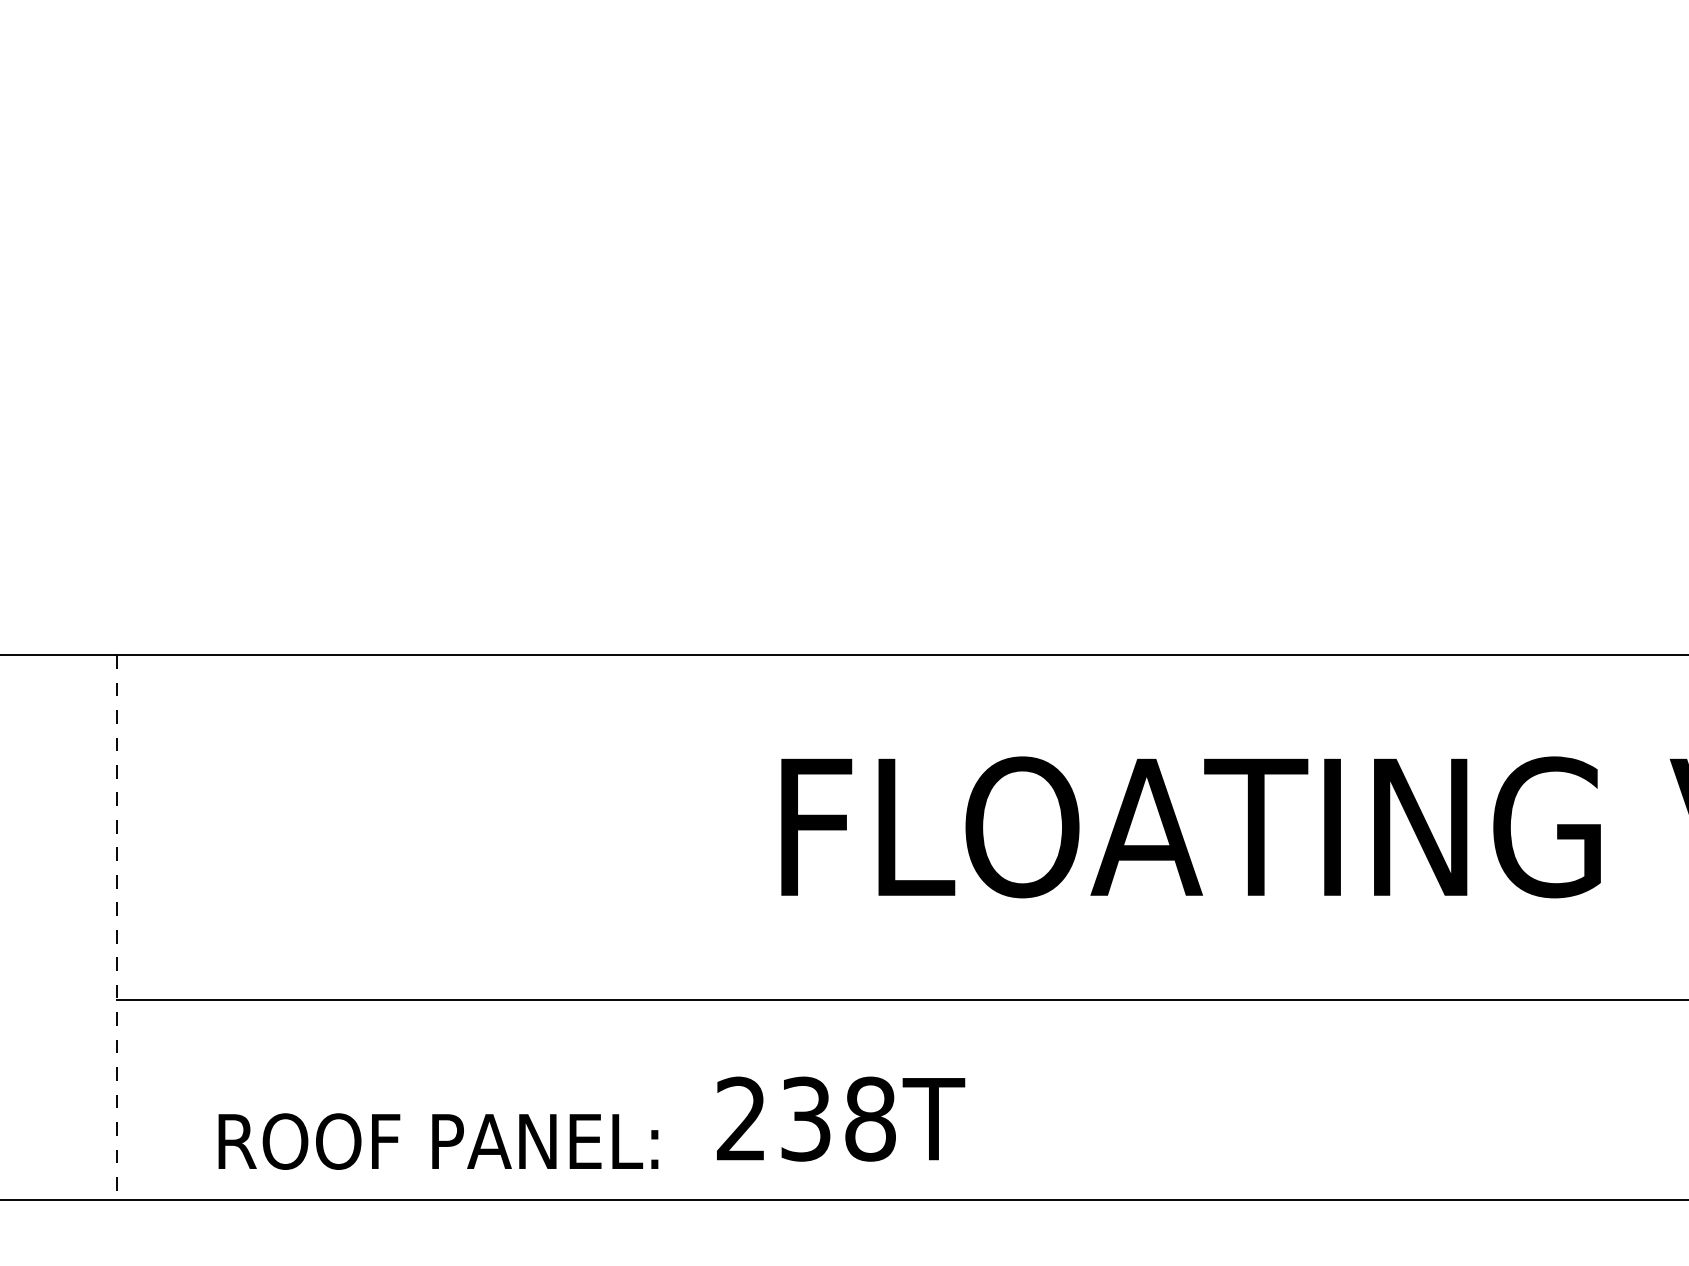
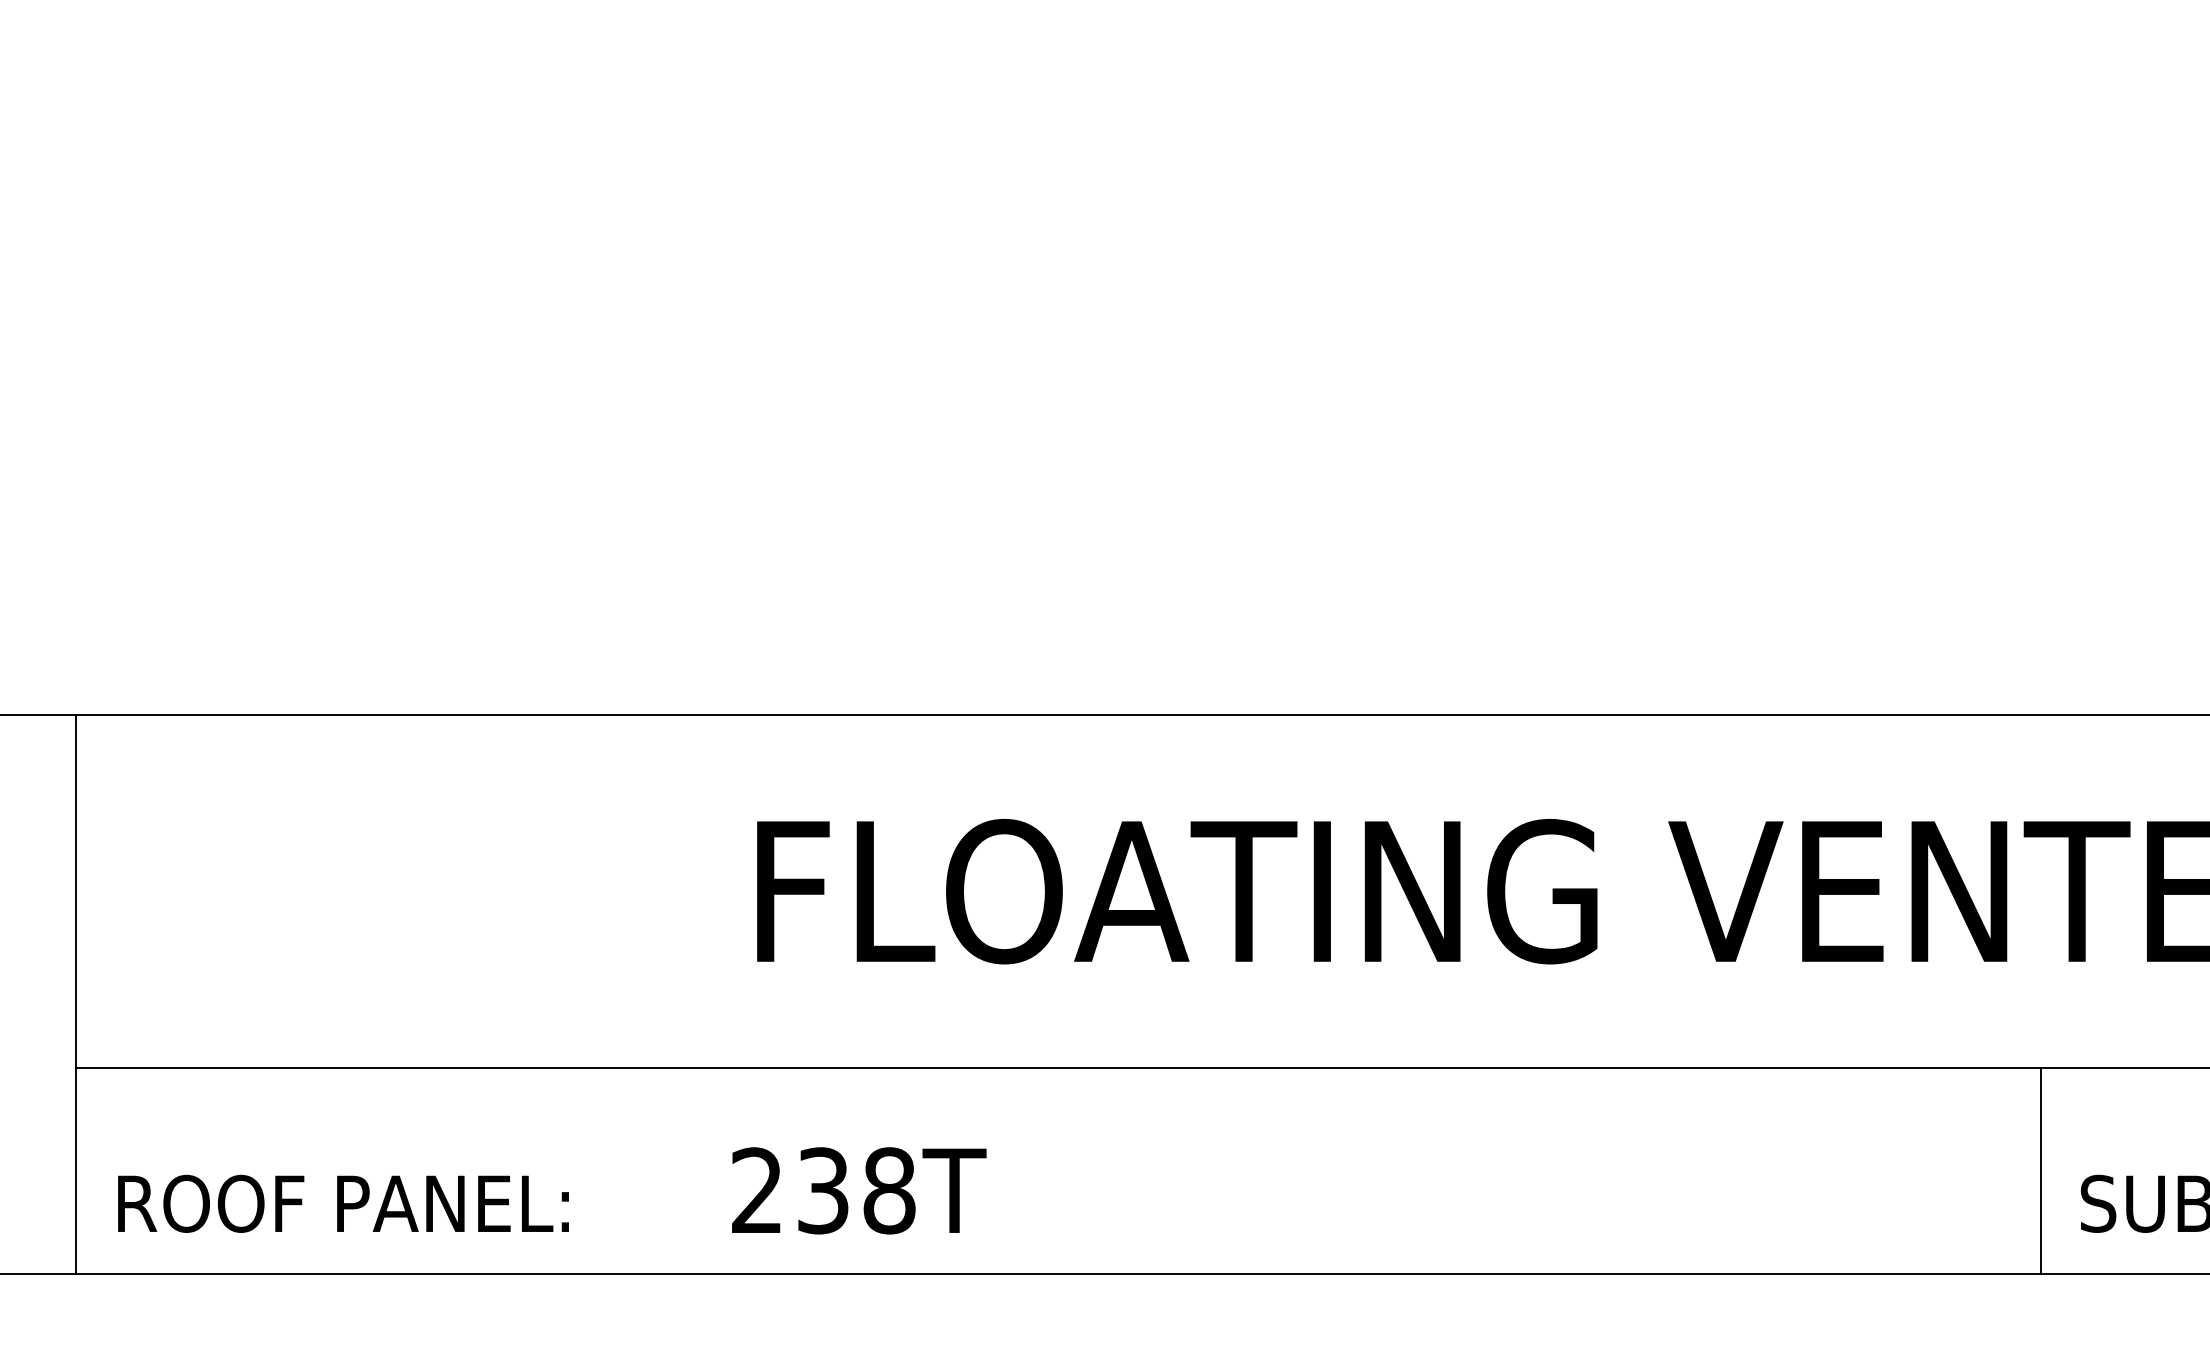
line: (116, 927) -> (75, 994), dashed -> solid
text: (841, 1118) -> (859, 1190), moved
text: (438, 1141) -> (343, 1203), moved

